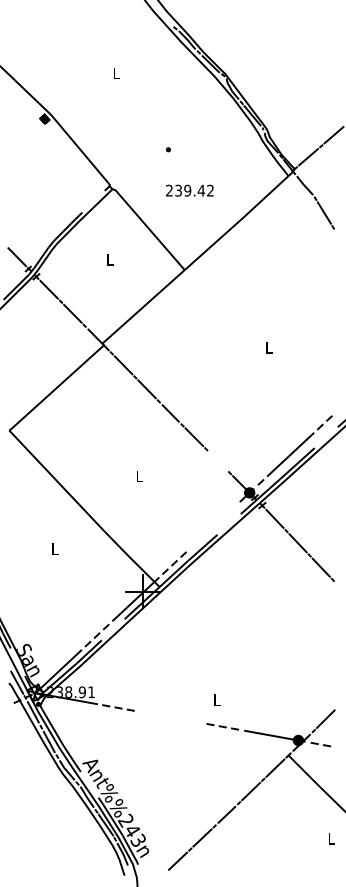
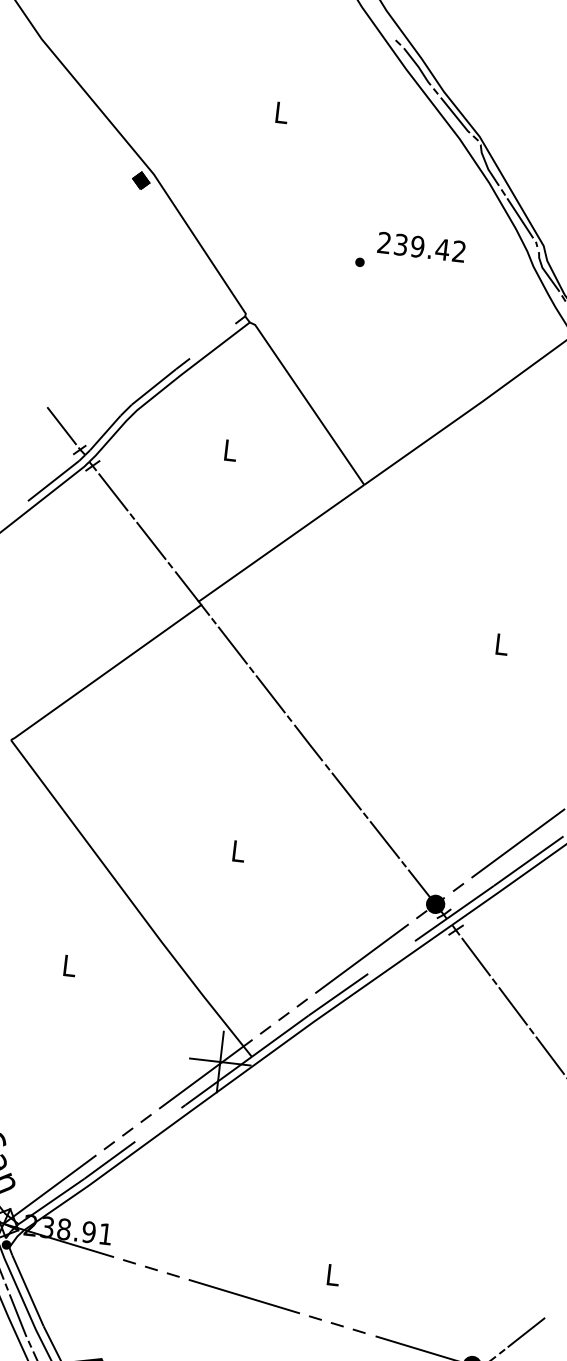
text: (189, 190) -> (420, 246), moved
line: (217, 461) -> (383, 840), added
line: (212, 526) -> (360, 957), added
line: (170, 716) -> (244, 1294), added

